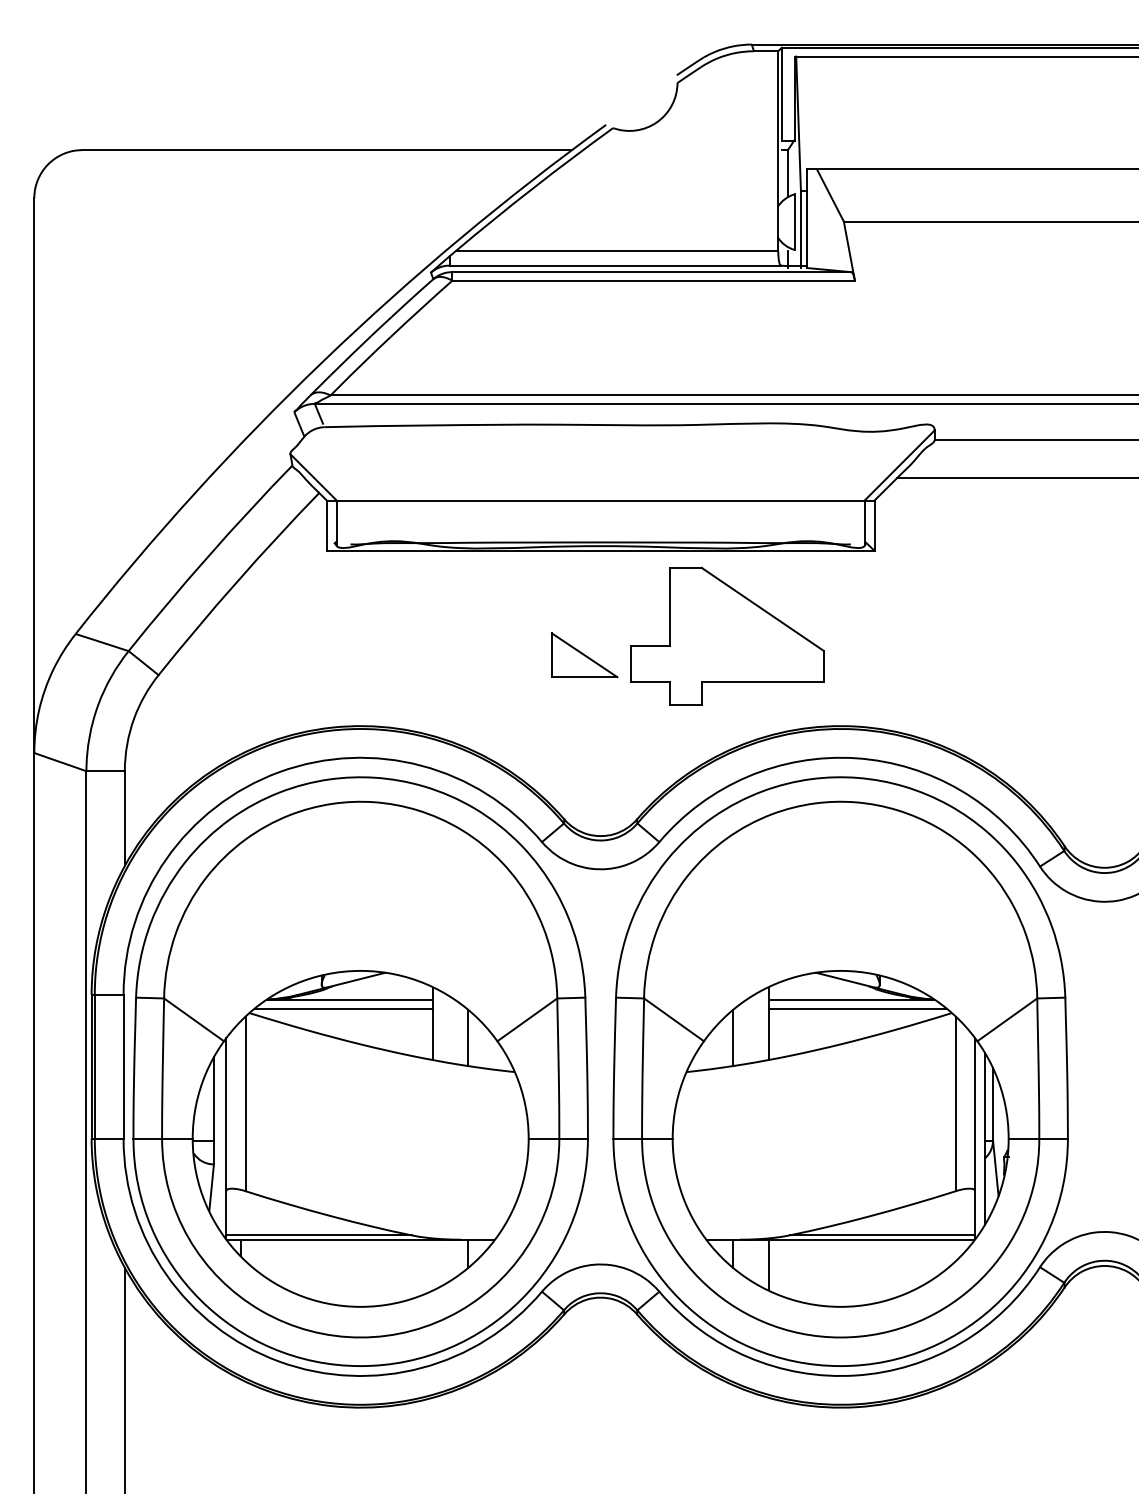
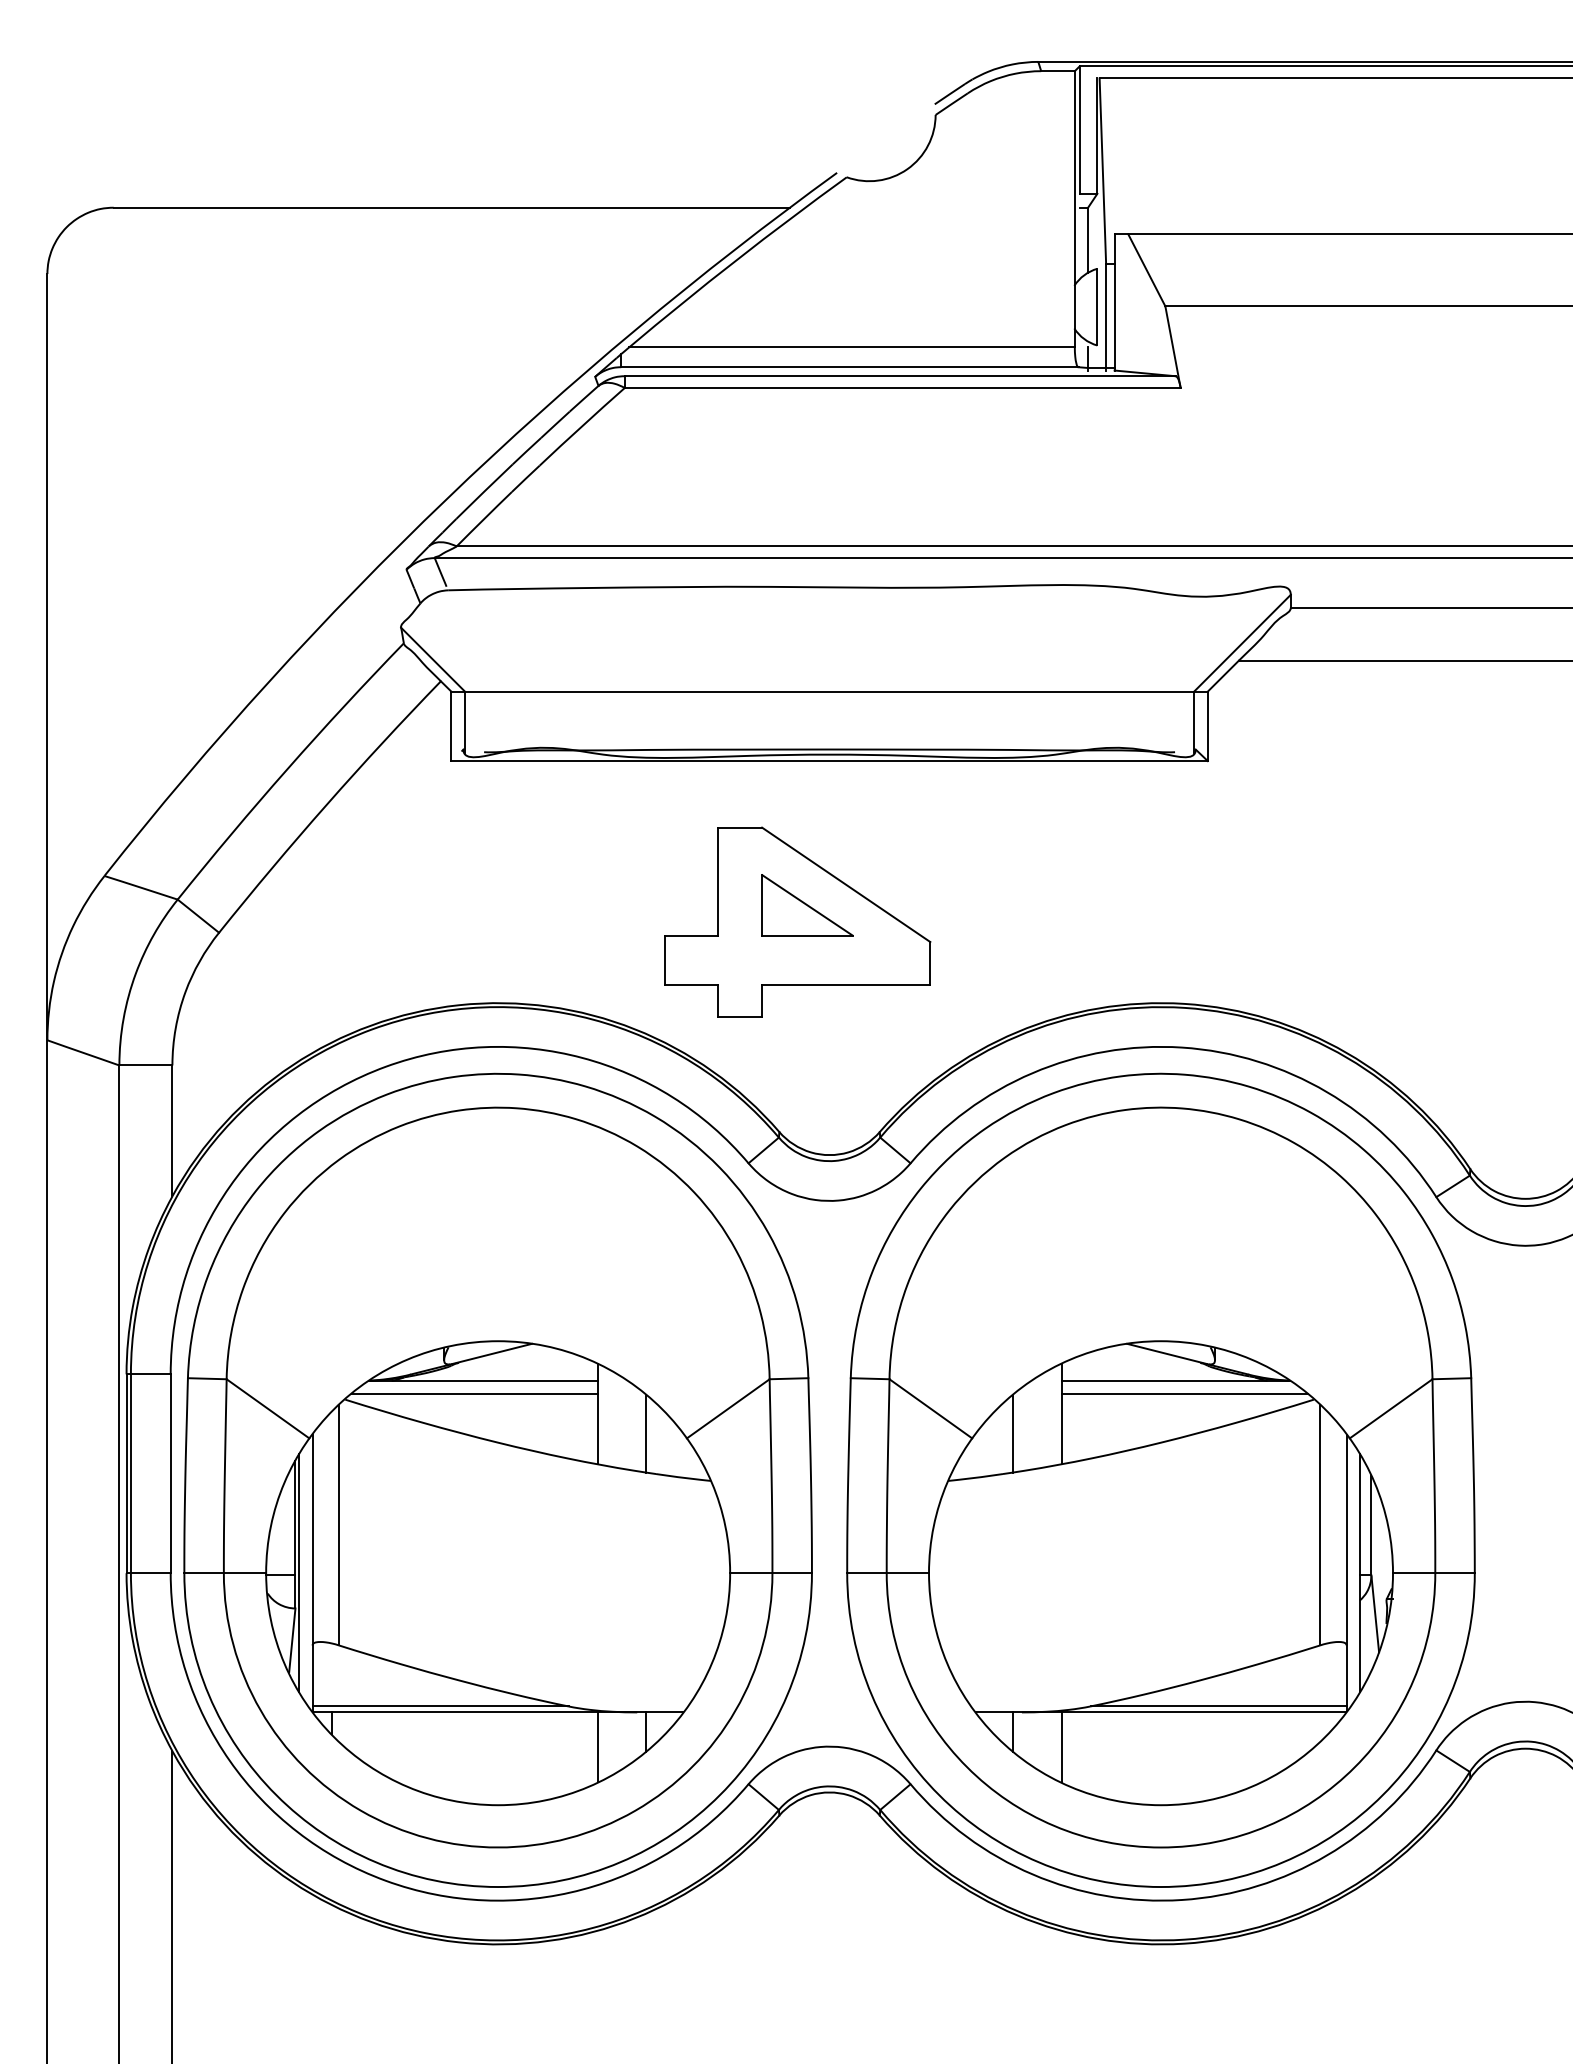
part: (727, 635) -> (797, 921), moved
line: (216, 1139) -> (299, 1573), added
line: (432, 1264) -> (597, 1746), added

